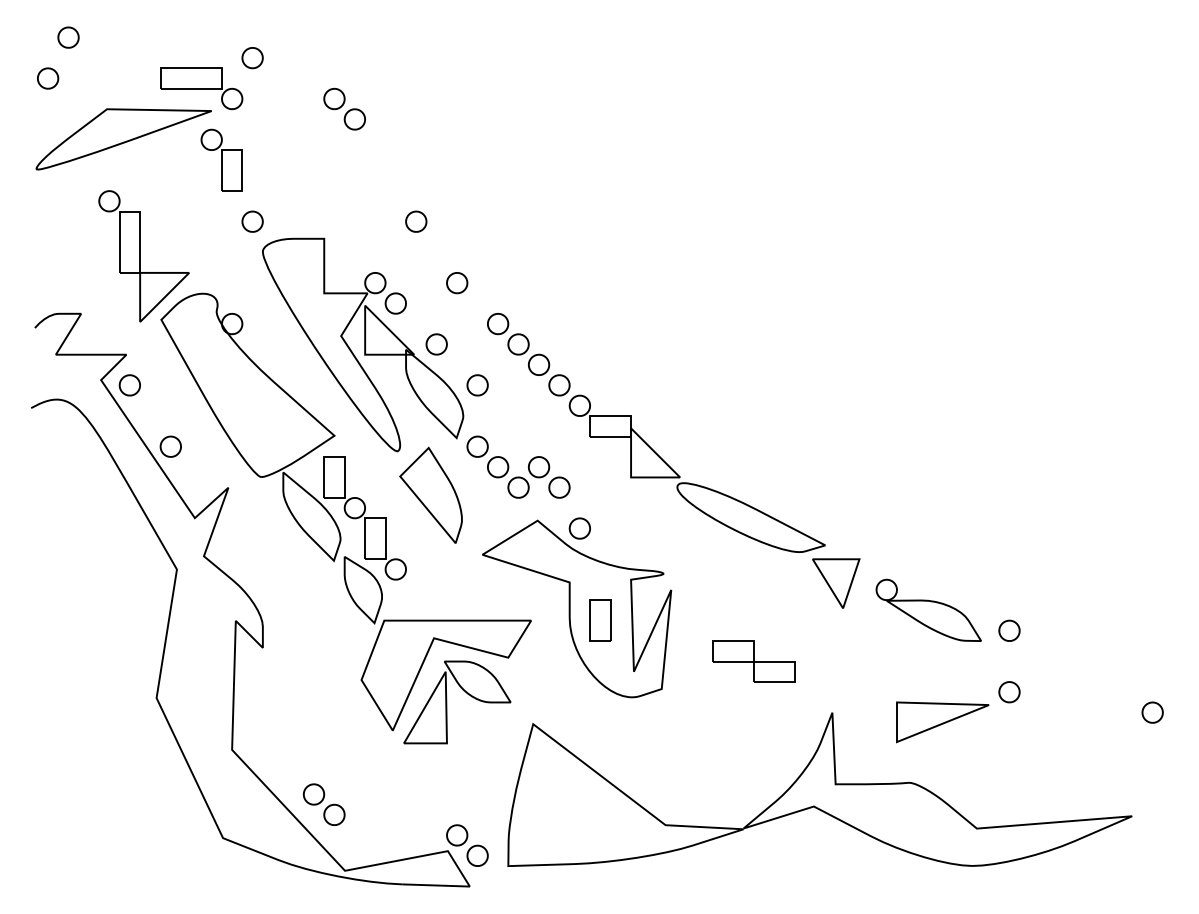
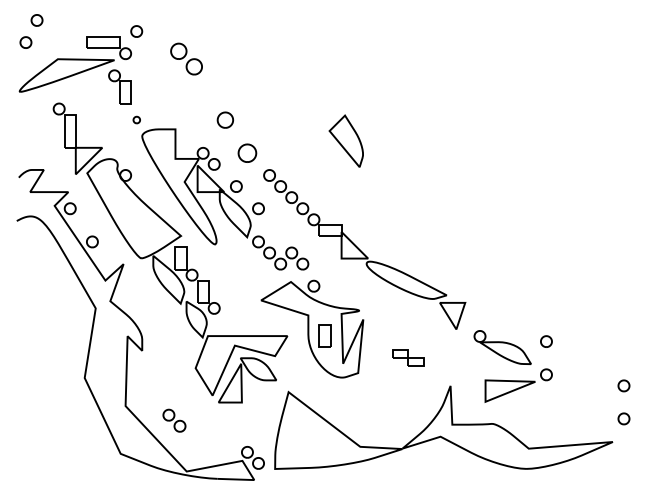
part: (344, 109) -> (186, 59), size x1.4
part: (252, 220) -> (136, 119), size x0.6
part: (414, 220) -> (224, 119), size x1.4
part: (457, 283) -> (247, 153), size x1.6
part: (429, 493) -> (345, 140), moved
part: (928, 610) -> (502, 347), moved
part: (752, 660) -> (407, 357), size x0.7
part: (1151, 772) -> (623, 418), added
part: (324, 804) -> (174, 420), moved

